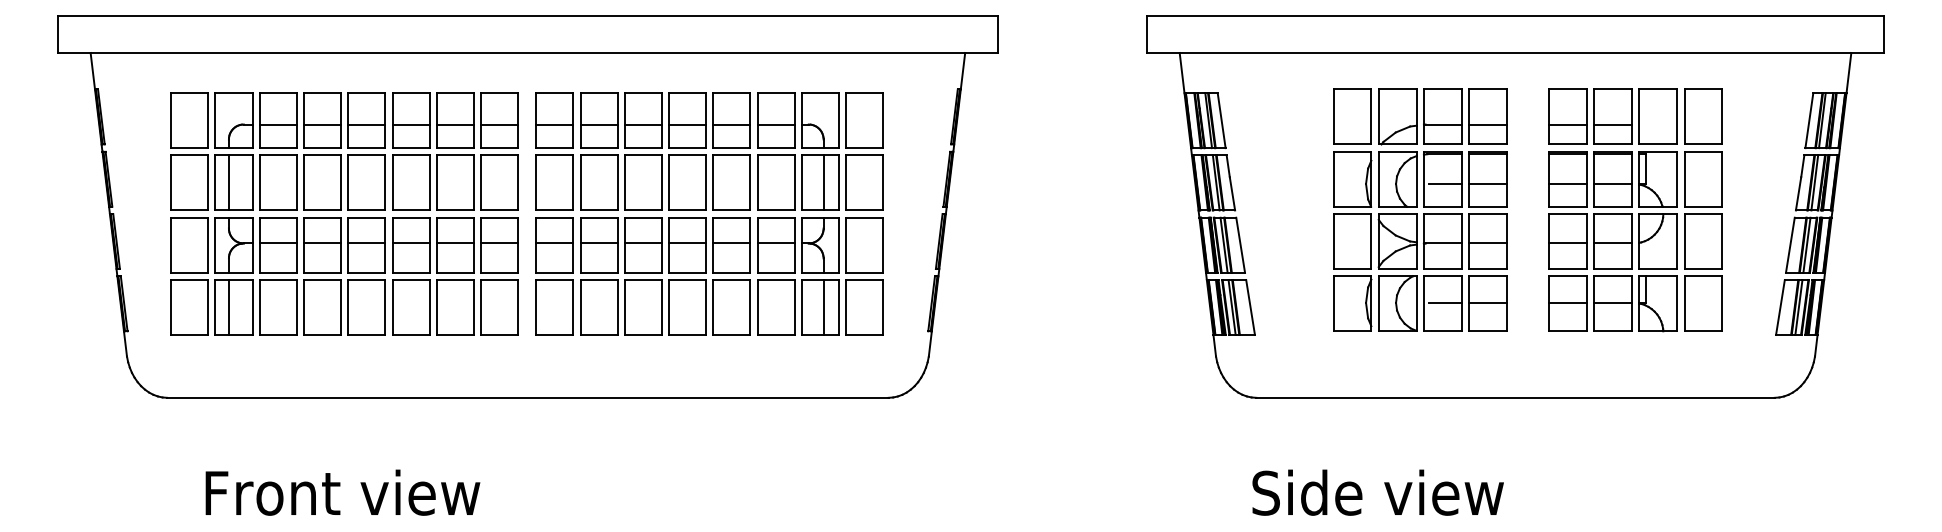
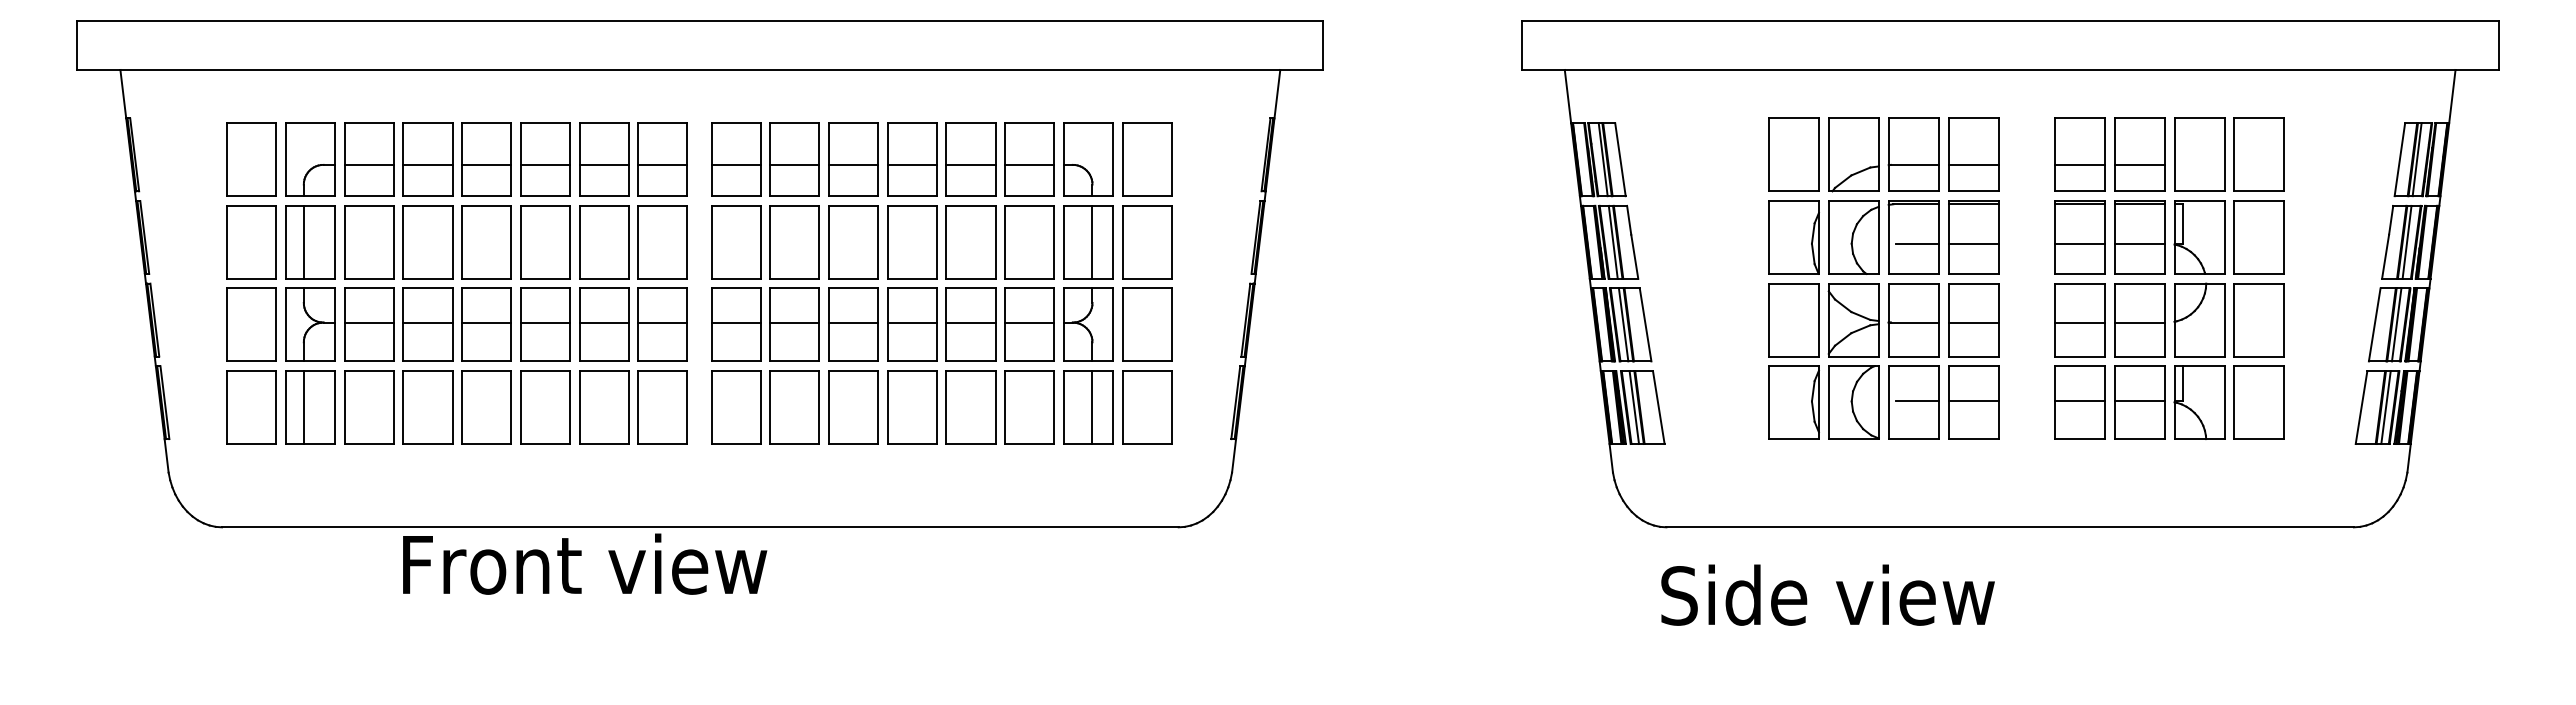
text: (343, 492) -> (585, 563), moved
text: (1377, 492) -> (1827, 594), moved

